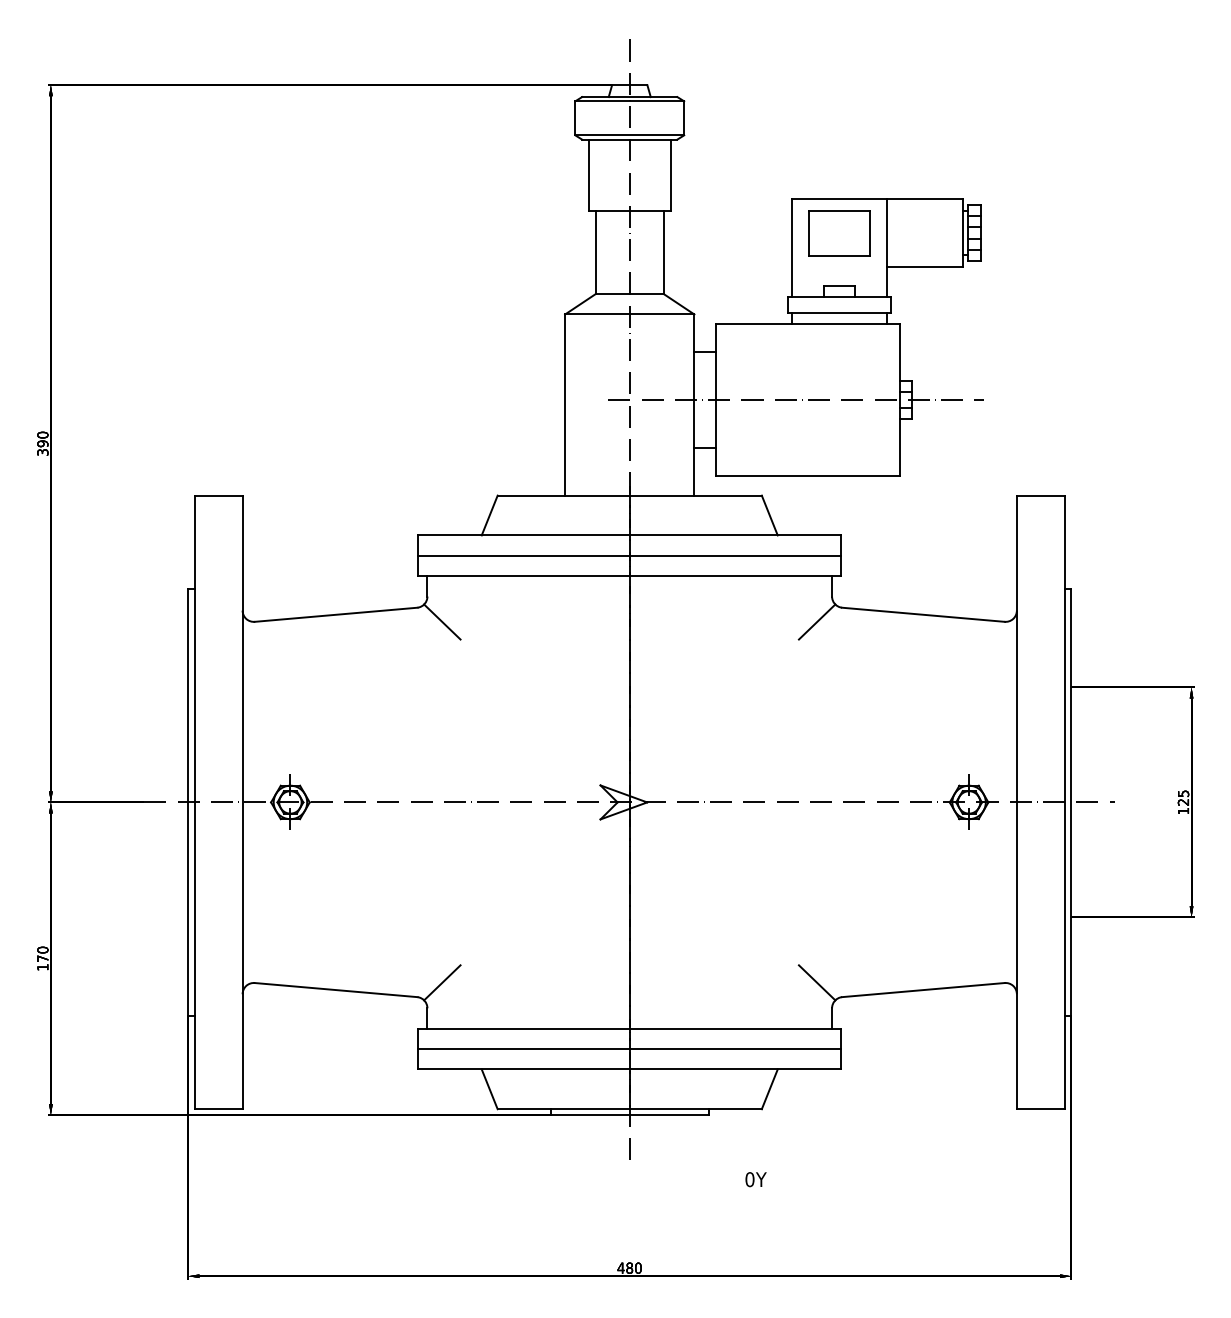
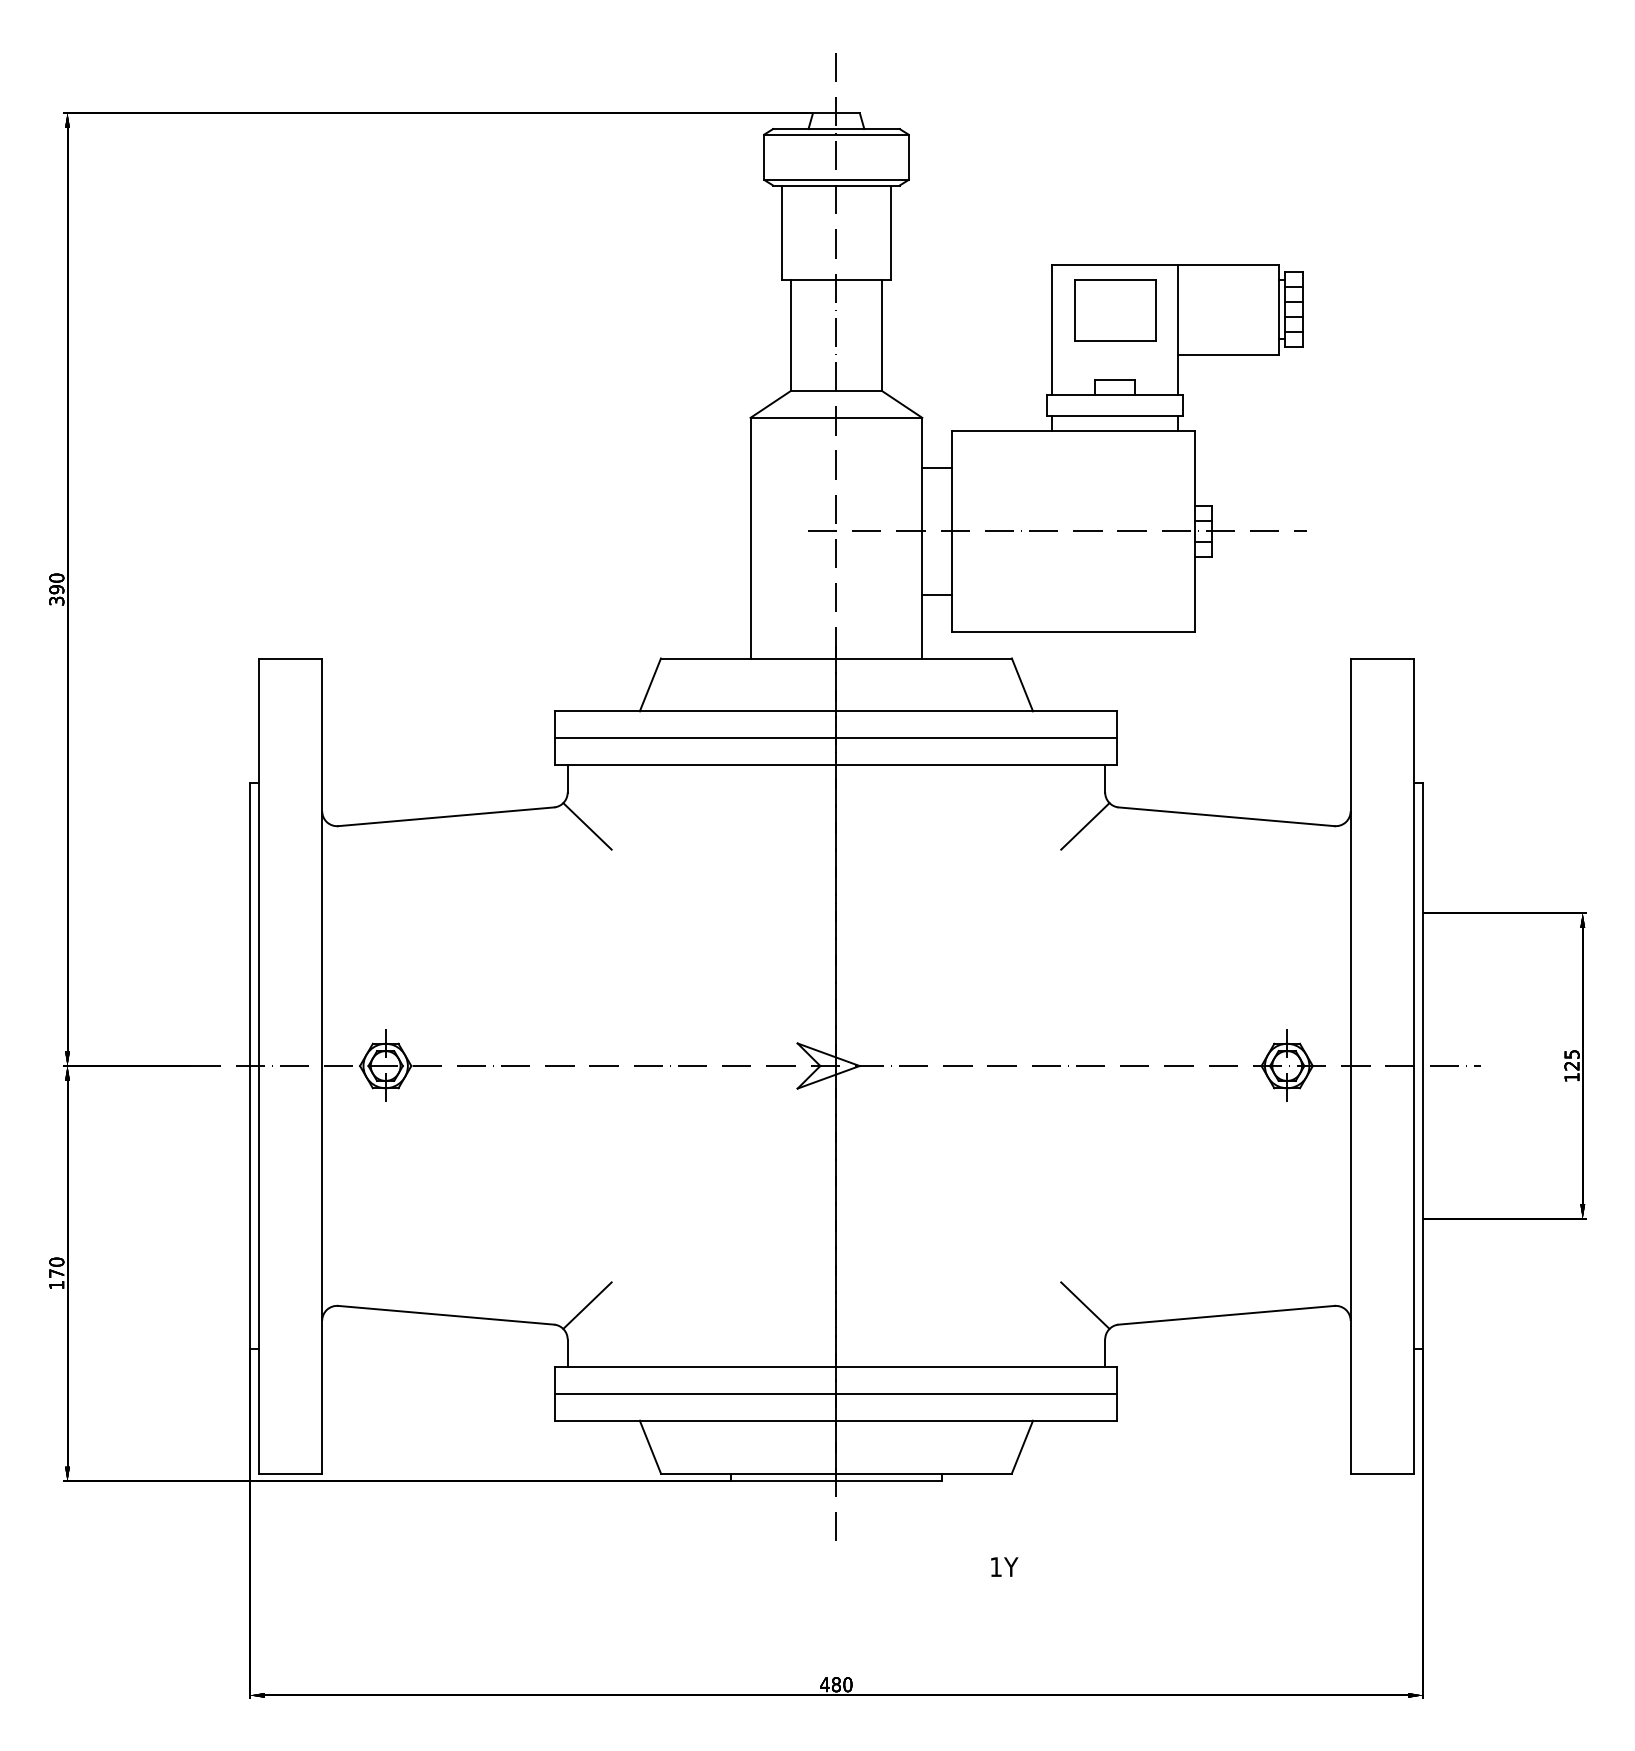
text: (750, 1179) -> (996, 1567), 0Y -> 1Y

